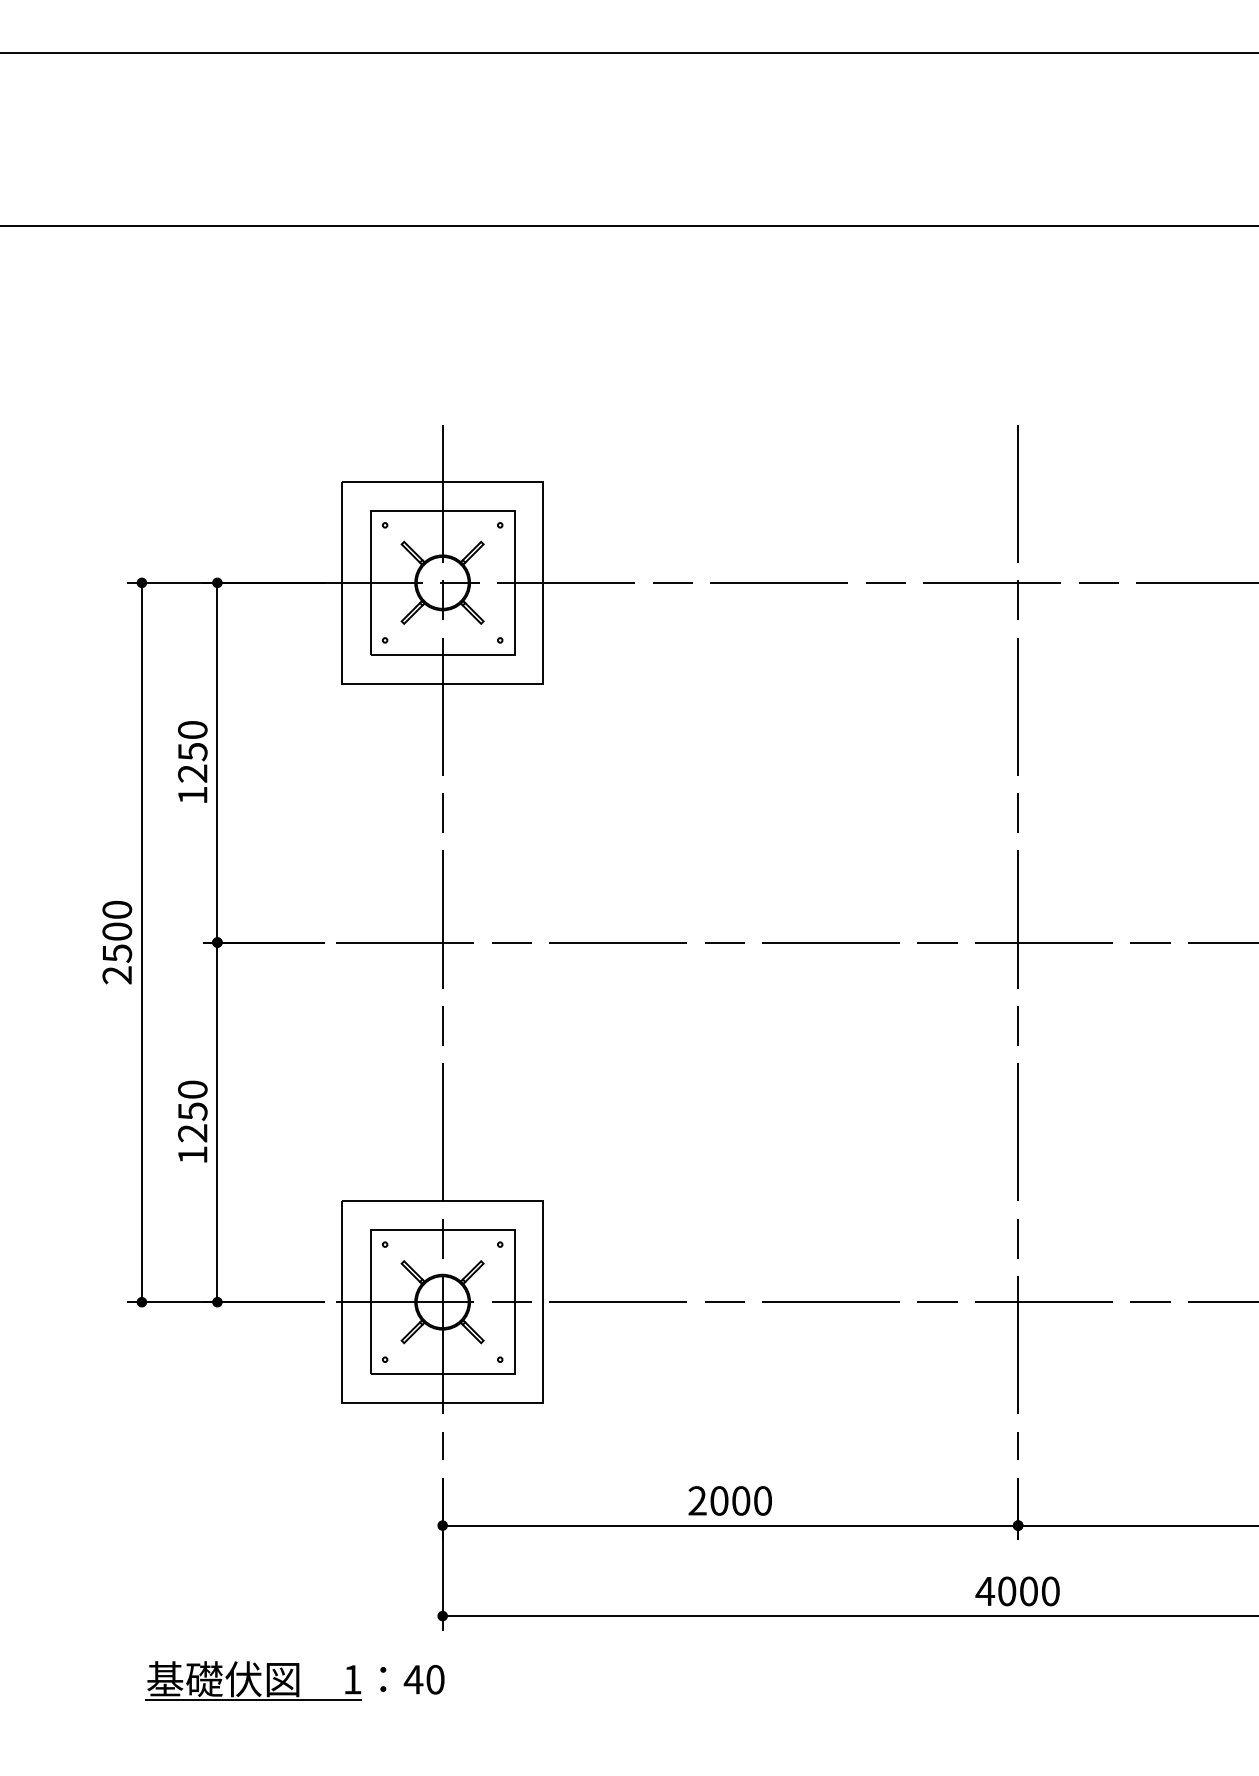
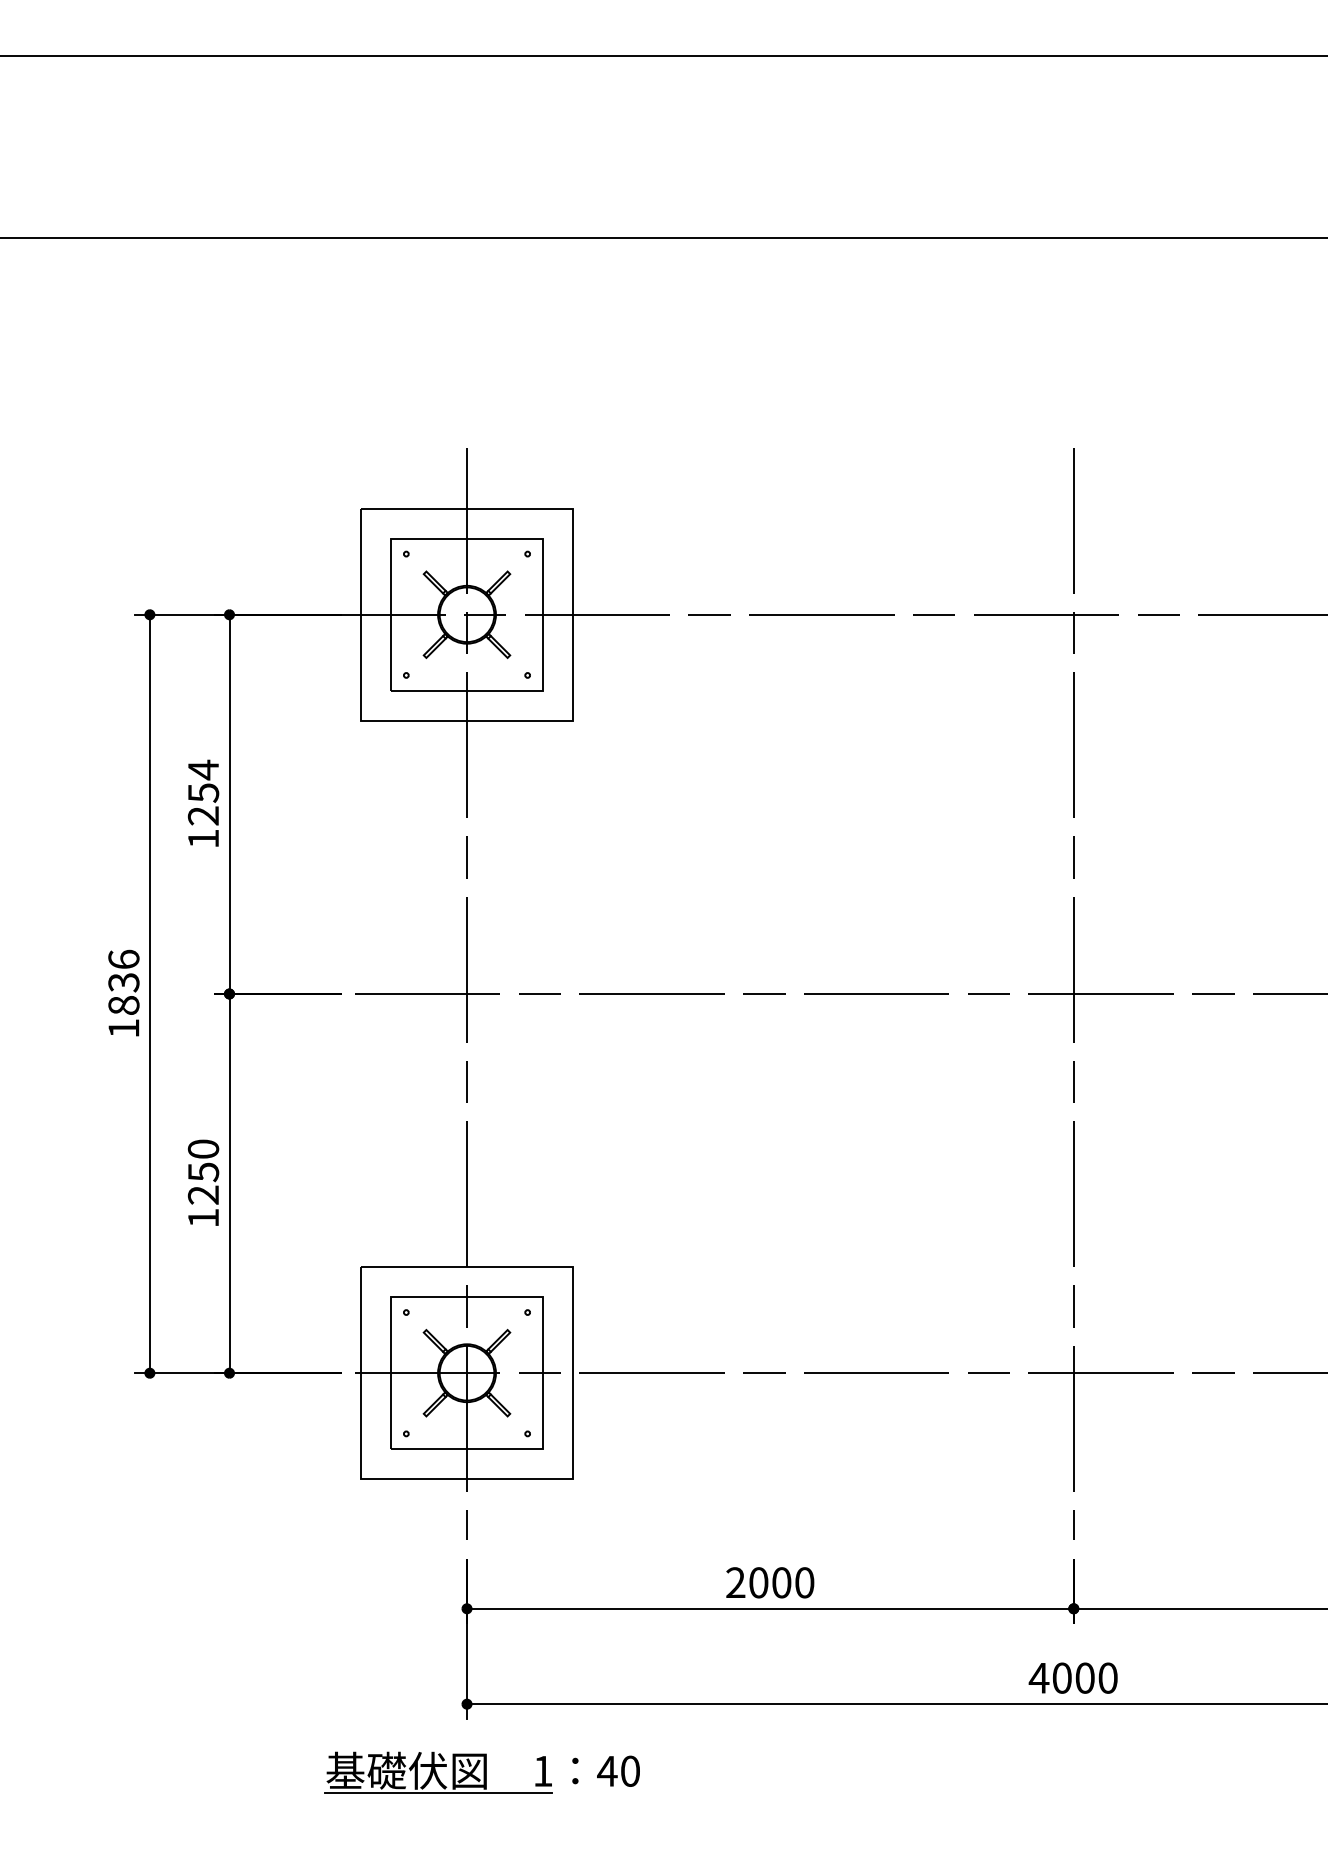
text: (192, 729) -> (203, 769), 1250 -> 1254
text: (116, 942) -> (123, 993), 2500 -> 1836
part: (294, 1680) -> (481, 1772), moved

